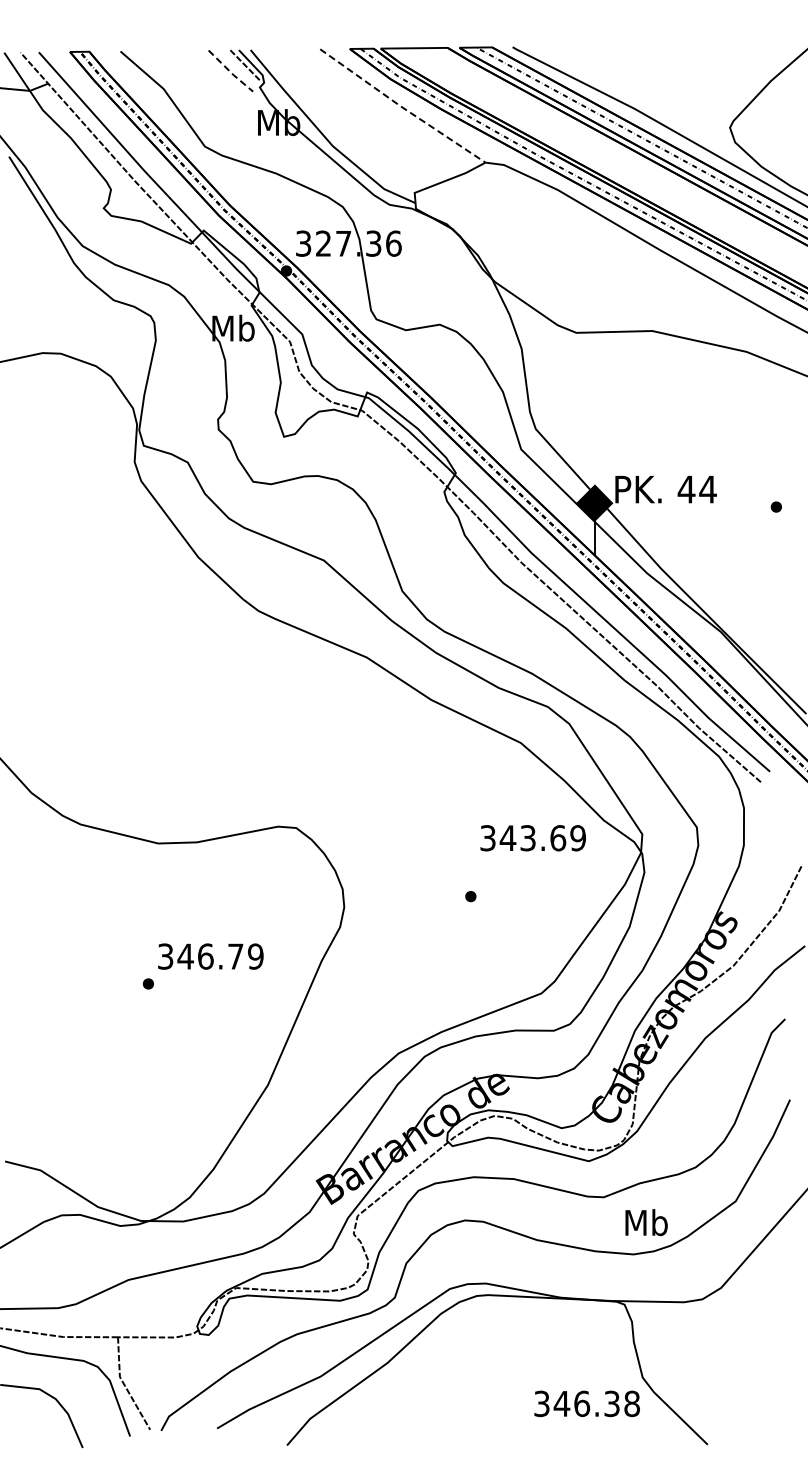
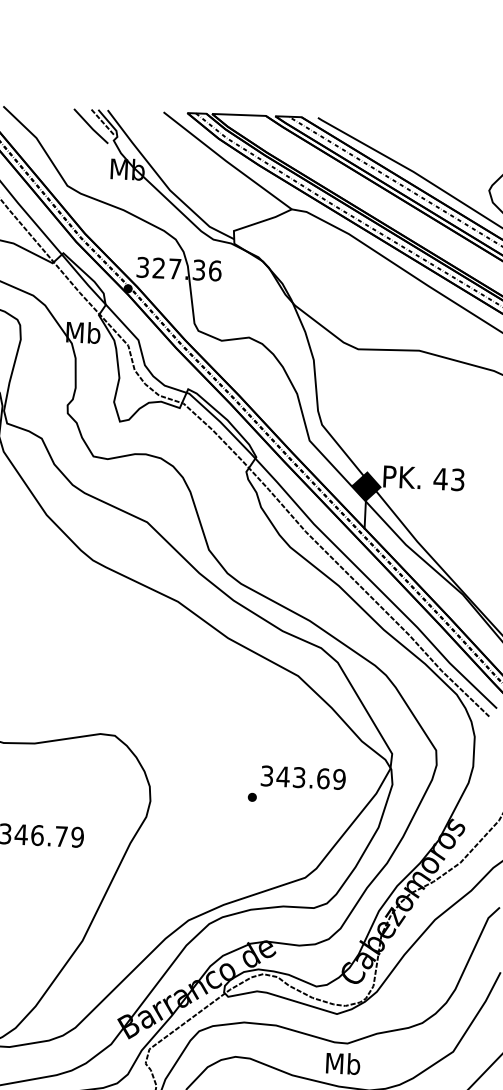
line: (230, 72) -> (90, 127), dashed -> solid
line: (401, 107) -> (226, 161), dashed -> solid
text: (707, 489) -> (457, 479), 44 -> 43
text: (532, 838) -> (302, 777), moved
text: (646, 1222) -> (343, 1063), moved

